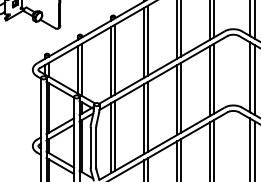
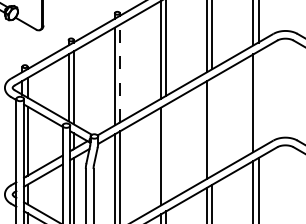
line: (115, 59) -> (120, 73), solid -> dashed
line: (214, 78) -> (259, 99), removed
line: (181, 97) -> (212, 126), removed
line: (148, 116) -> (166, 153), removed

